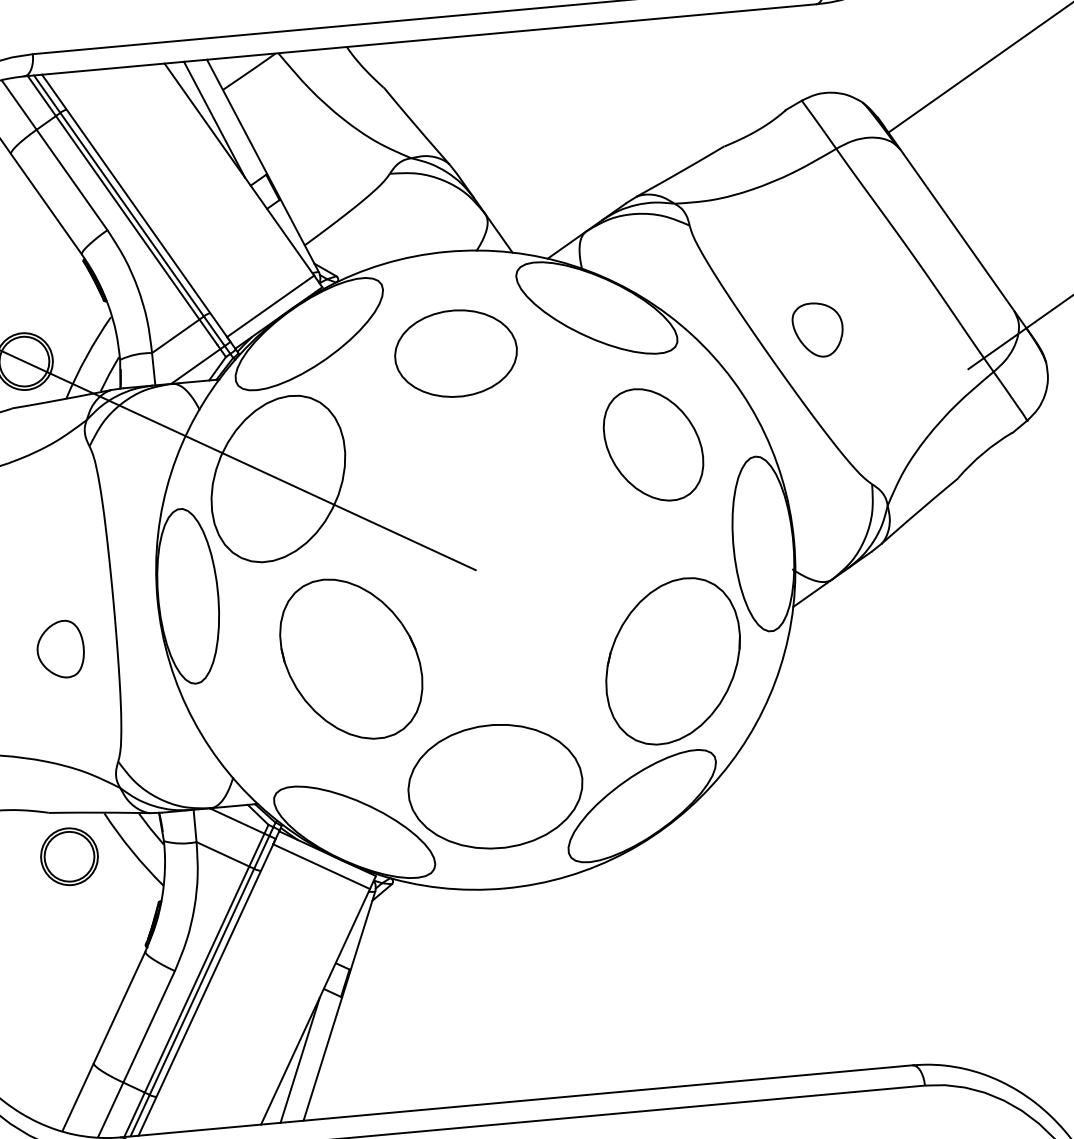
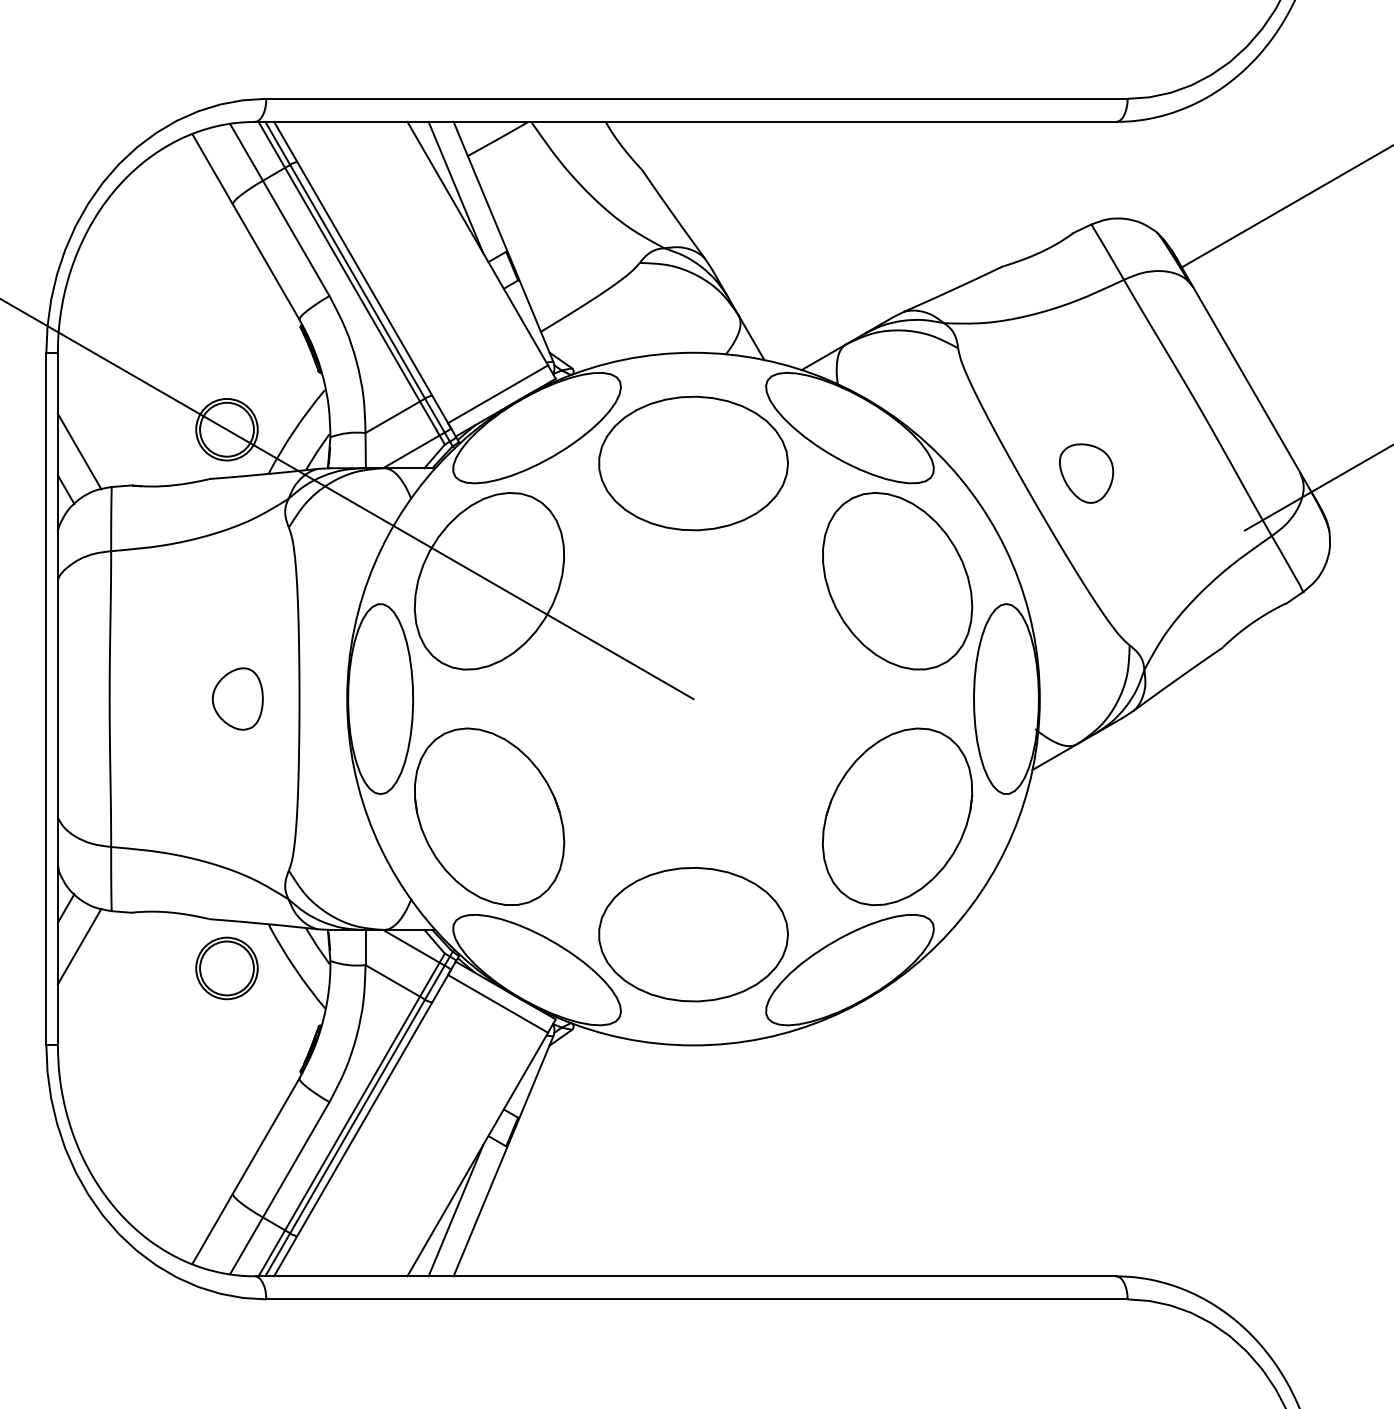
part: (456, 353) -> (693, 463), size x1.43
part: (653, 445) -> (897, 581), size x1.43
part: (60, 649) -> (237, 698), moved
part: (351, 658) -> (489, 816), moved

